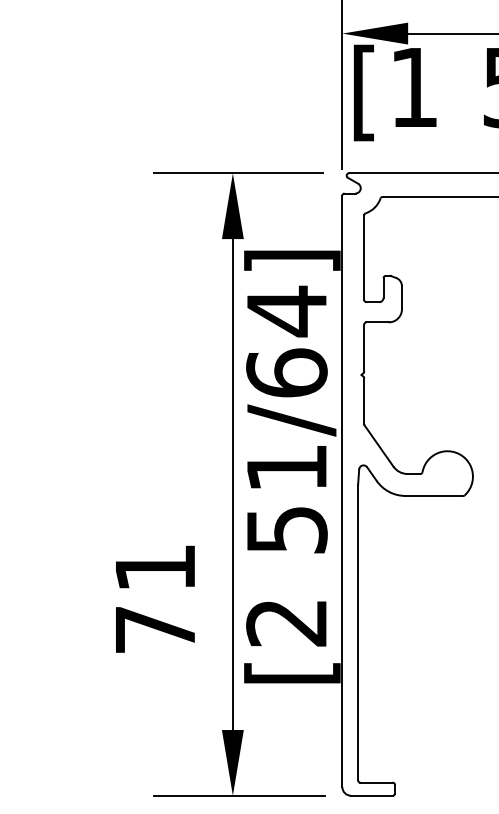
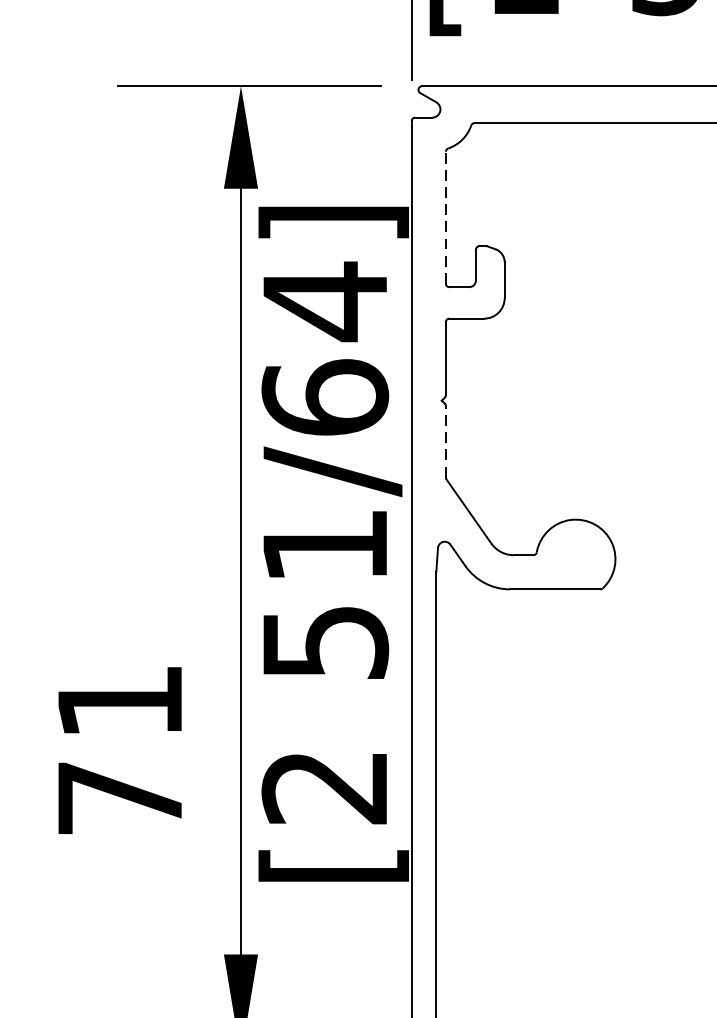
line: (364, 257) -> (446, 217), solid -> dashed
line: (364, 401) -> (446, 442), solid -> dashed

